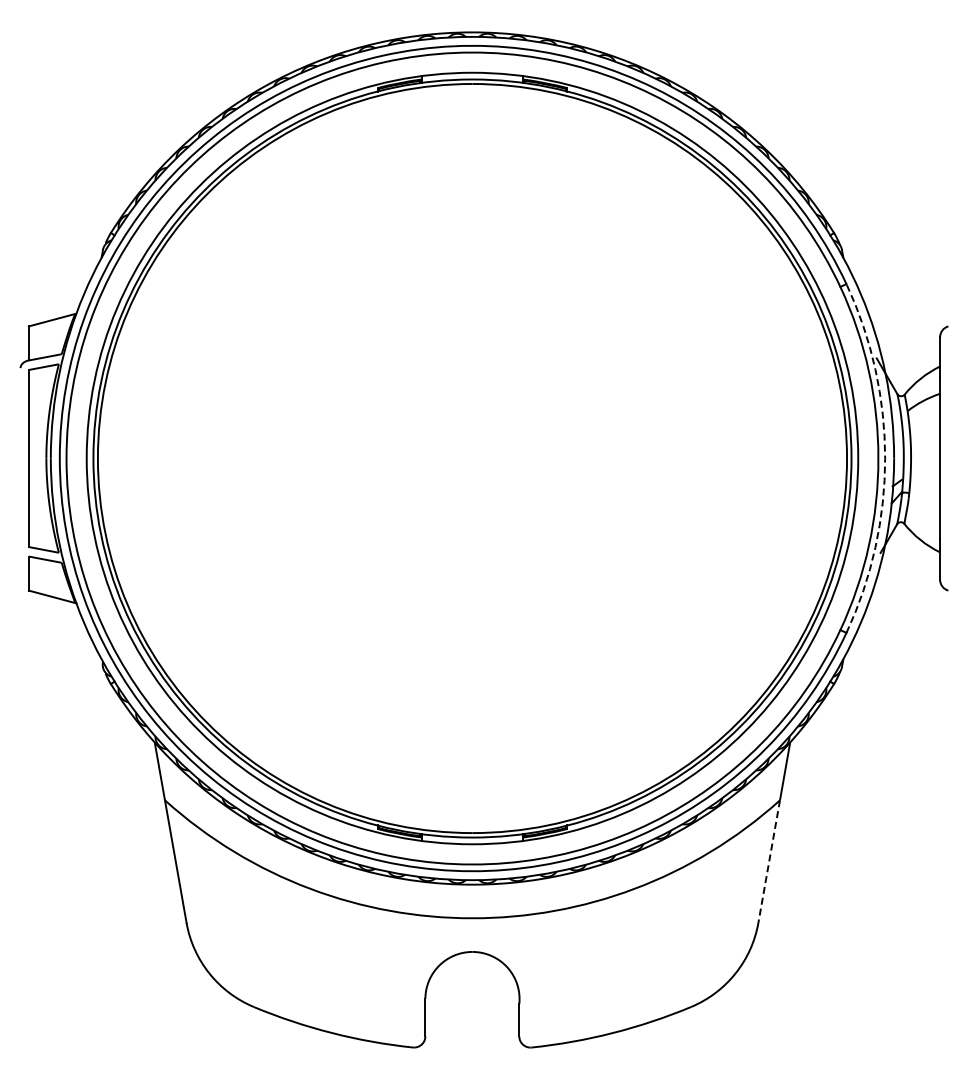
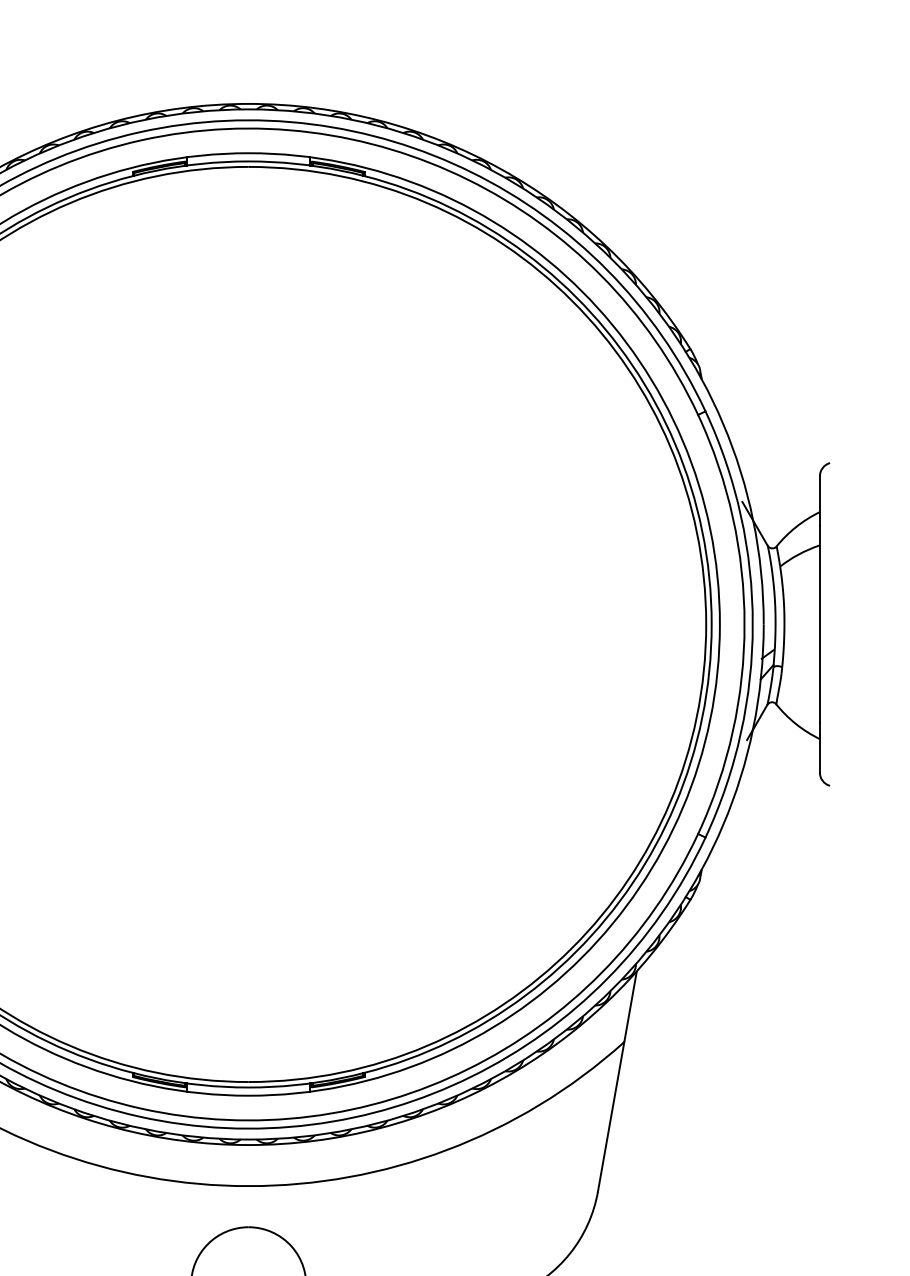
arc: (885, 458) -> (753, 624), dashed -> solid
line: (769, 862) -> (611, 1117), dashed -> solid

